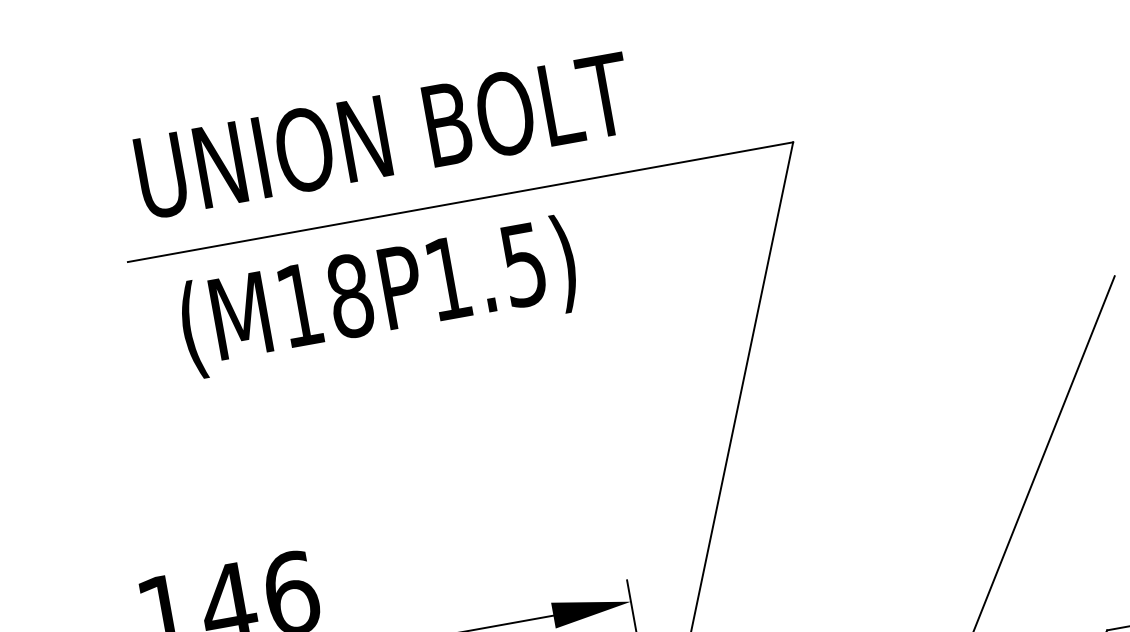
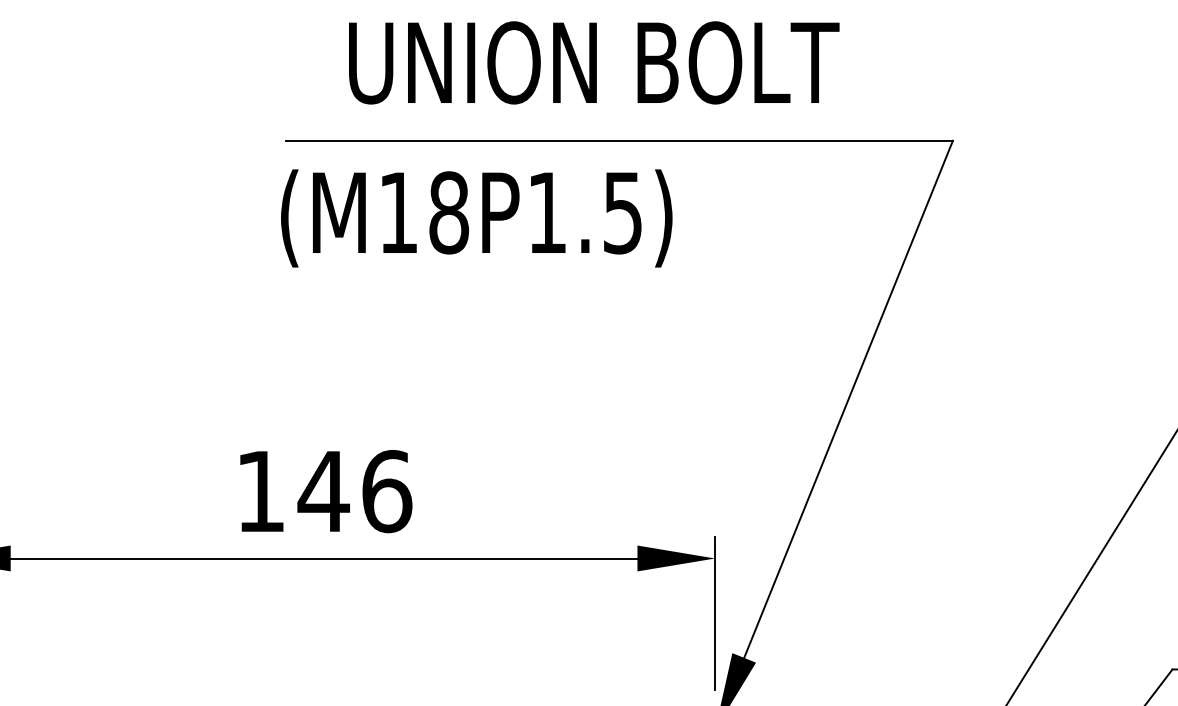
text: (384, 135) -> (594, 62), moved
text: (378, 296) -> (476, 218), moved

